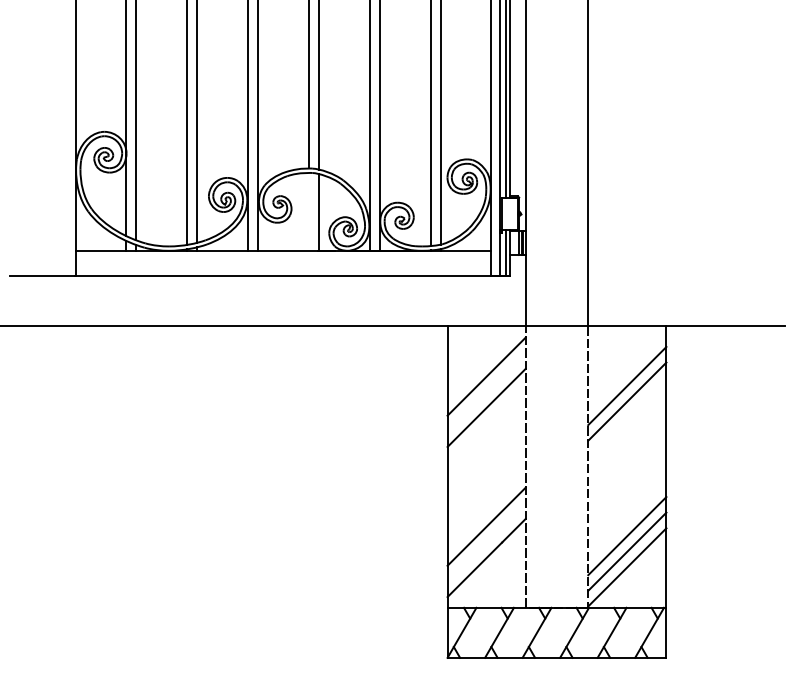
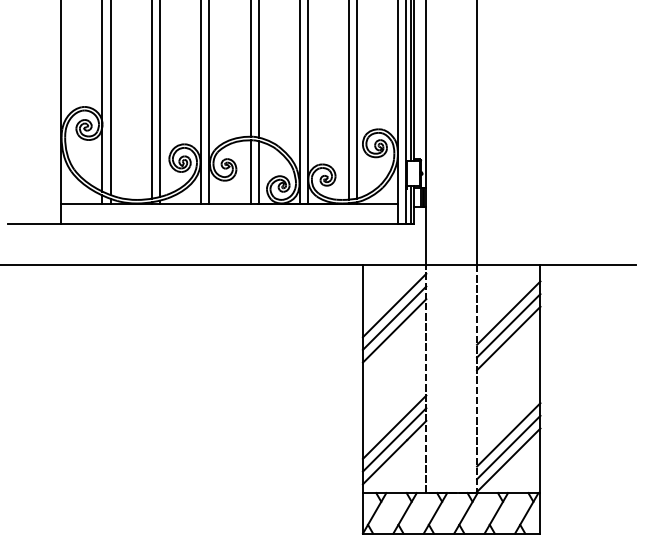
line: (308, 211) -> (250, 171), added
line: (486, 392) -> (394, 318), added
line: (627, 417) -> (508, 338), added
line: (486, 542) -> (394, 440), added

